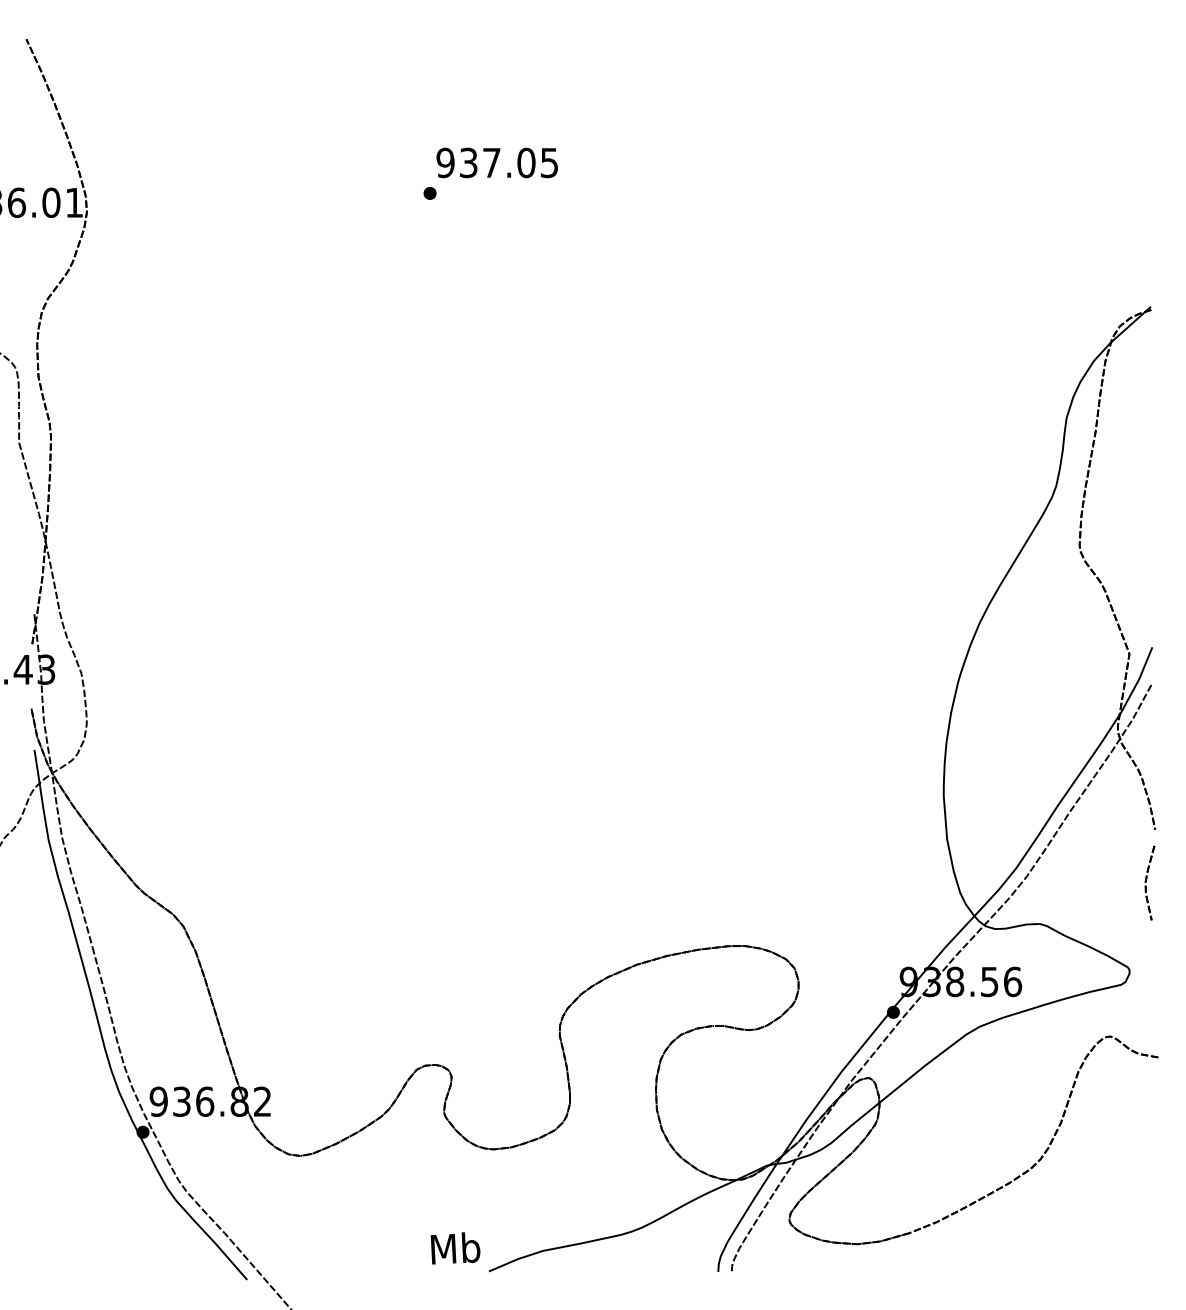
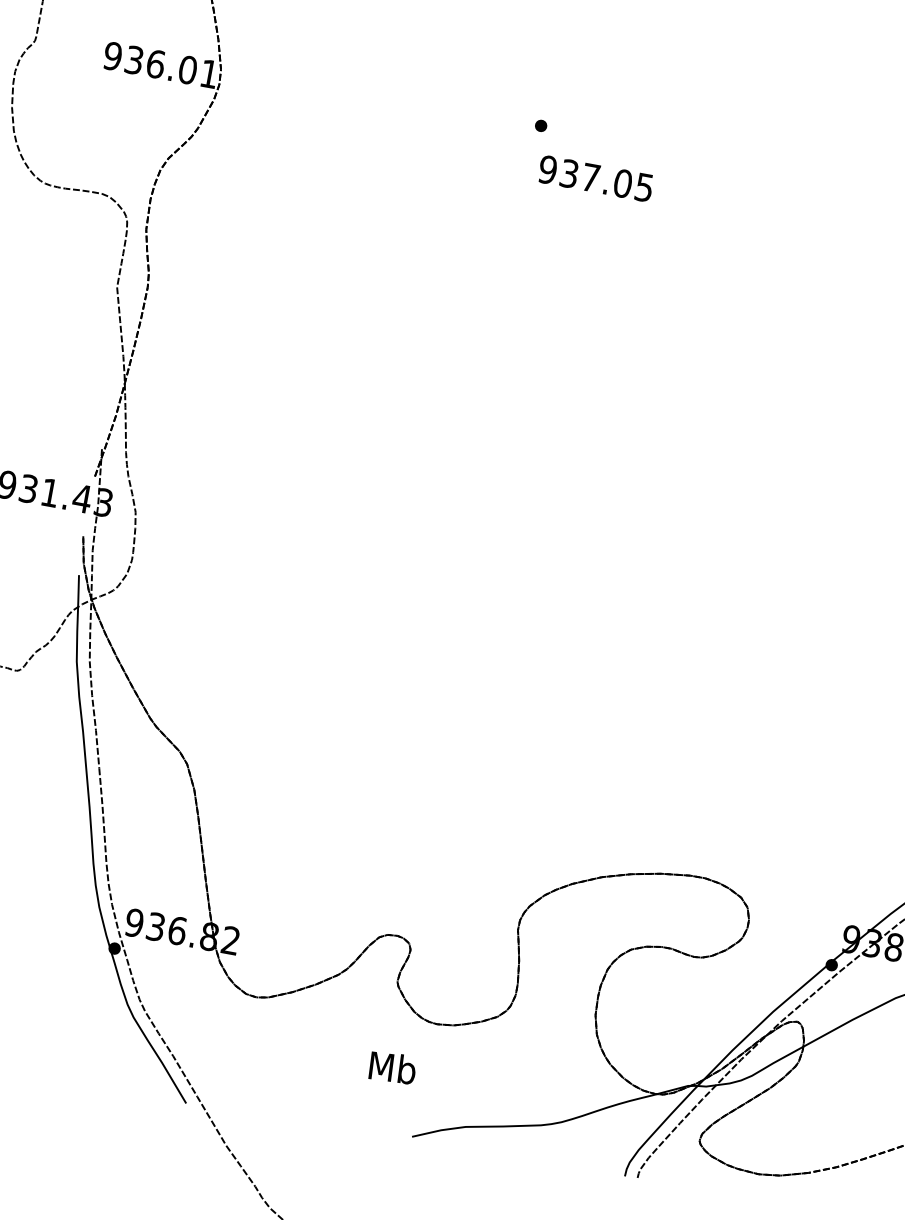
text: (496, 162) -> (595, 178), moved
text: (455, 1248) -> (392, 1067), moved

